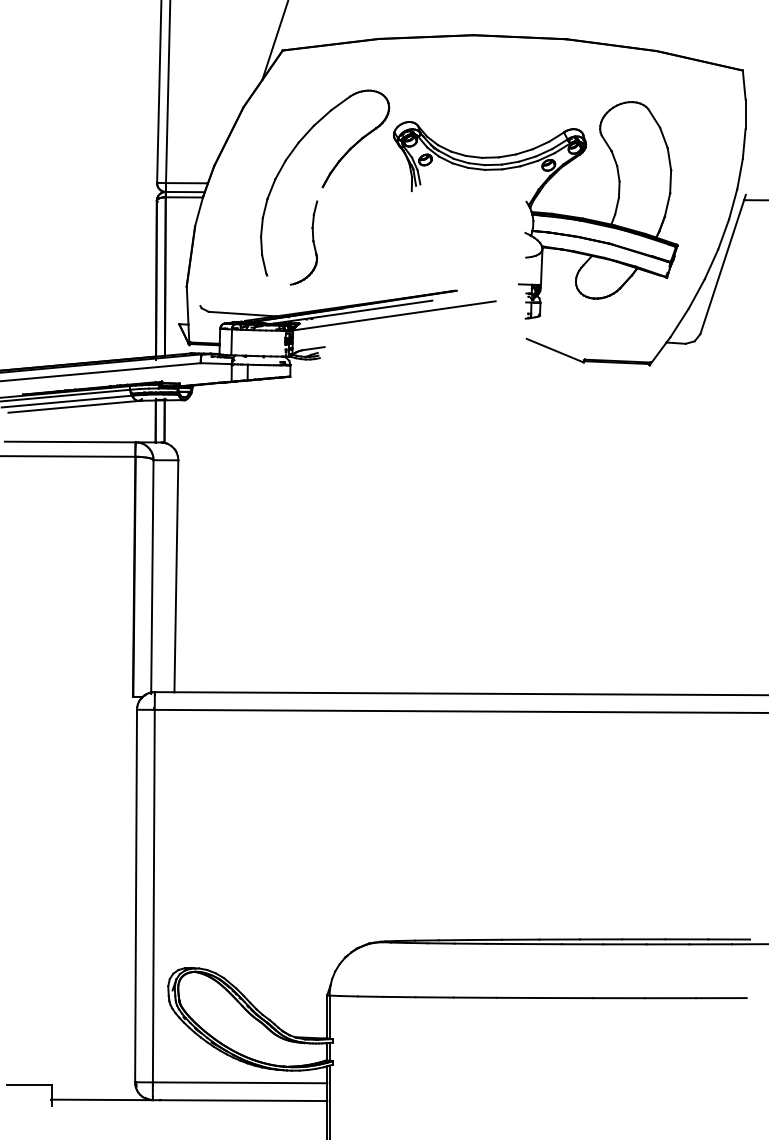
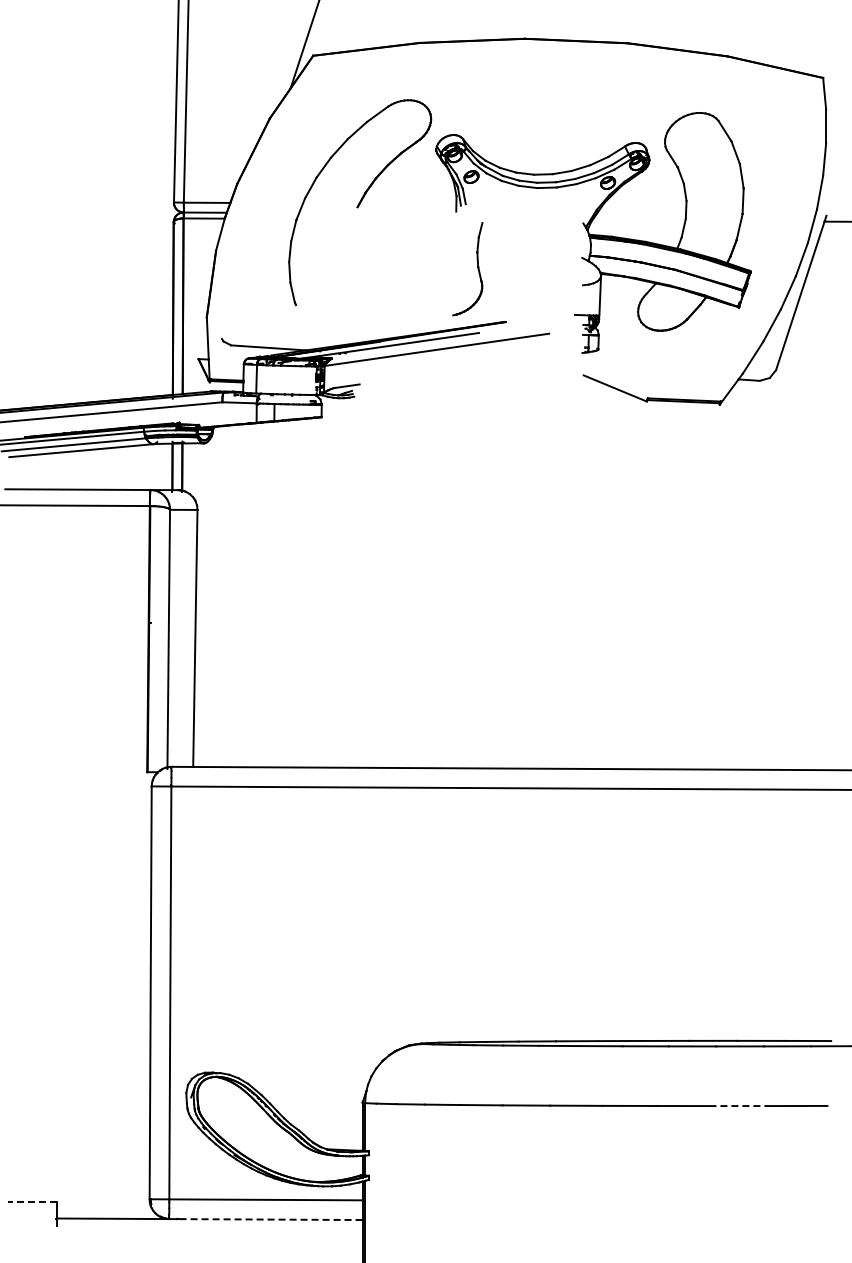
part: (312, 243) -> (477, 269), moved
line: (670, 998) -> (742, 1106), solid -> dashed
line: (29, 1085) -> (32, 1202), solid -> dashed
line: (244, 1100) -> (270, 1219), solid -> dashed

